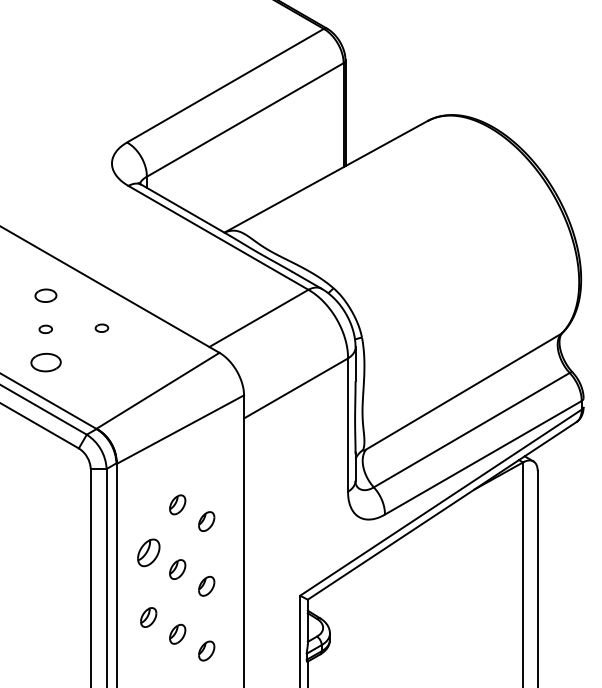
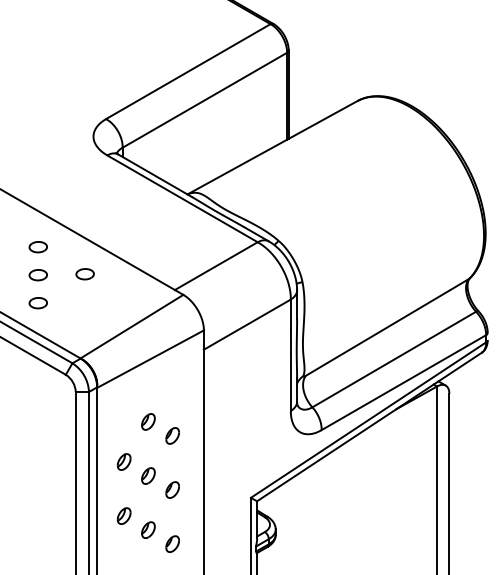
part: (101, 328) -> (84, 274), size x1.67
part: (44, 329) -> (37, 275), size x1.67
part: (44, 363) -> (37, 303), size x0.71
part: (147, 552) -> (123, 461), size x0.71

